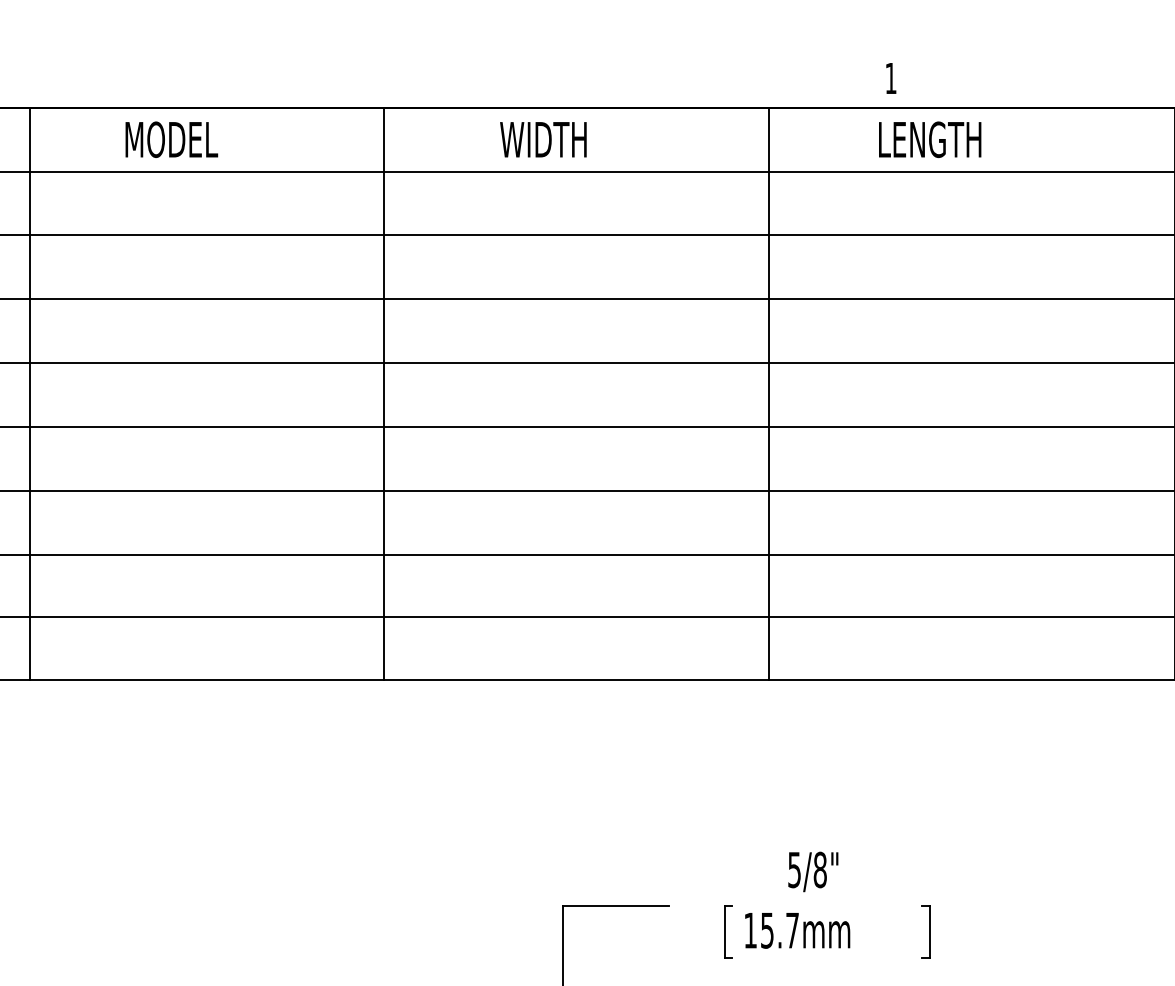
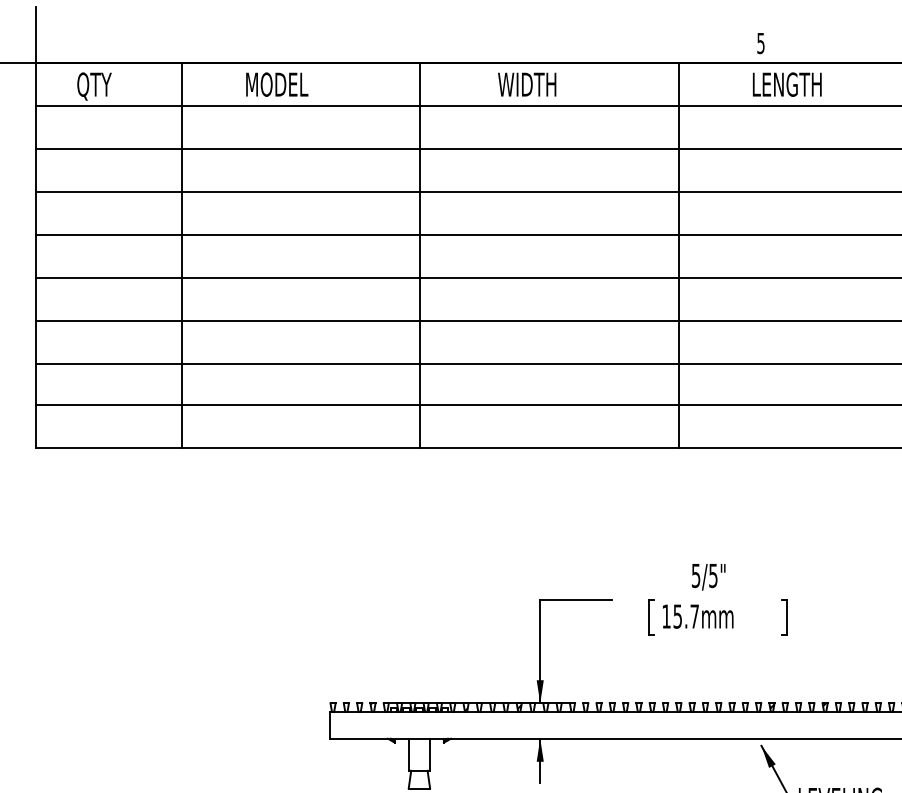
text: (890, 78) -> (760, 43), 1 -> 5
text: (820, 869) -> (713, 575), 5/8" -> 5/5"

